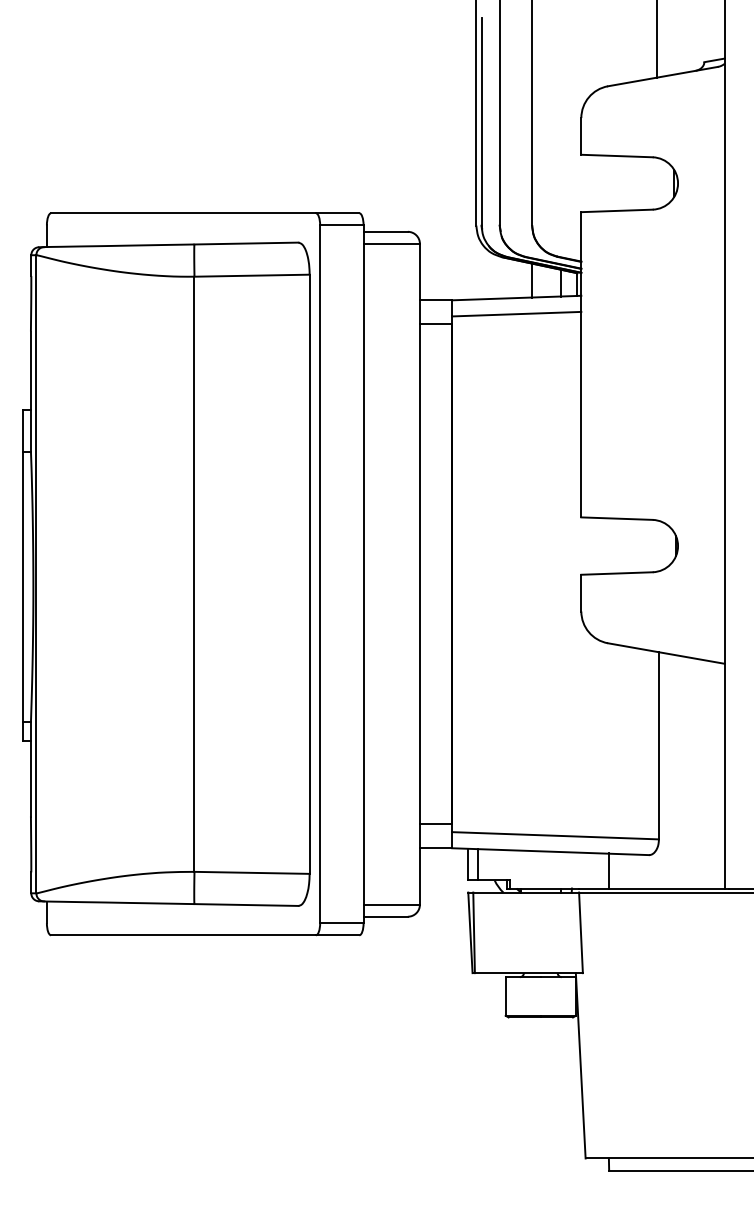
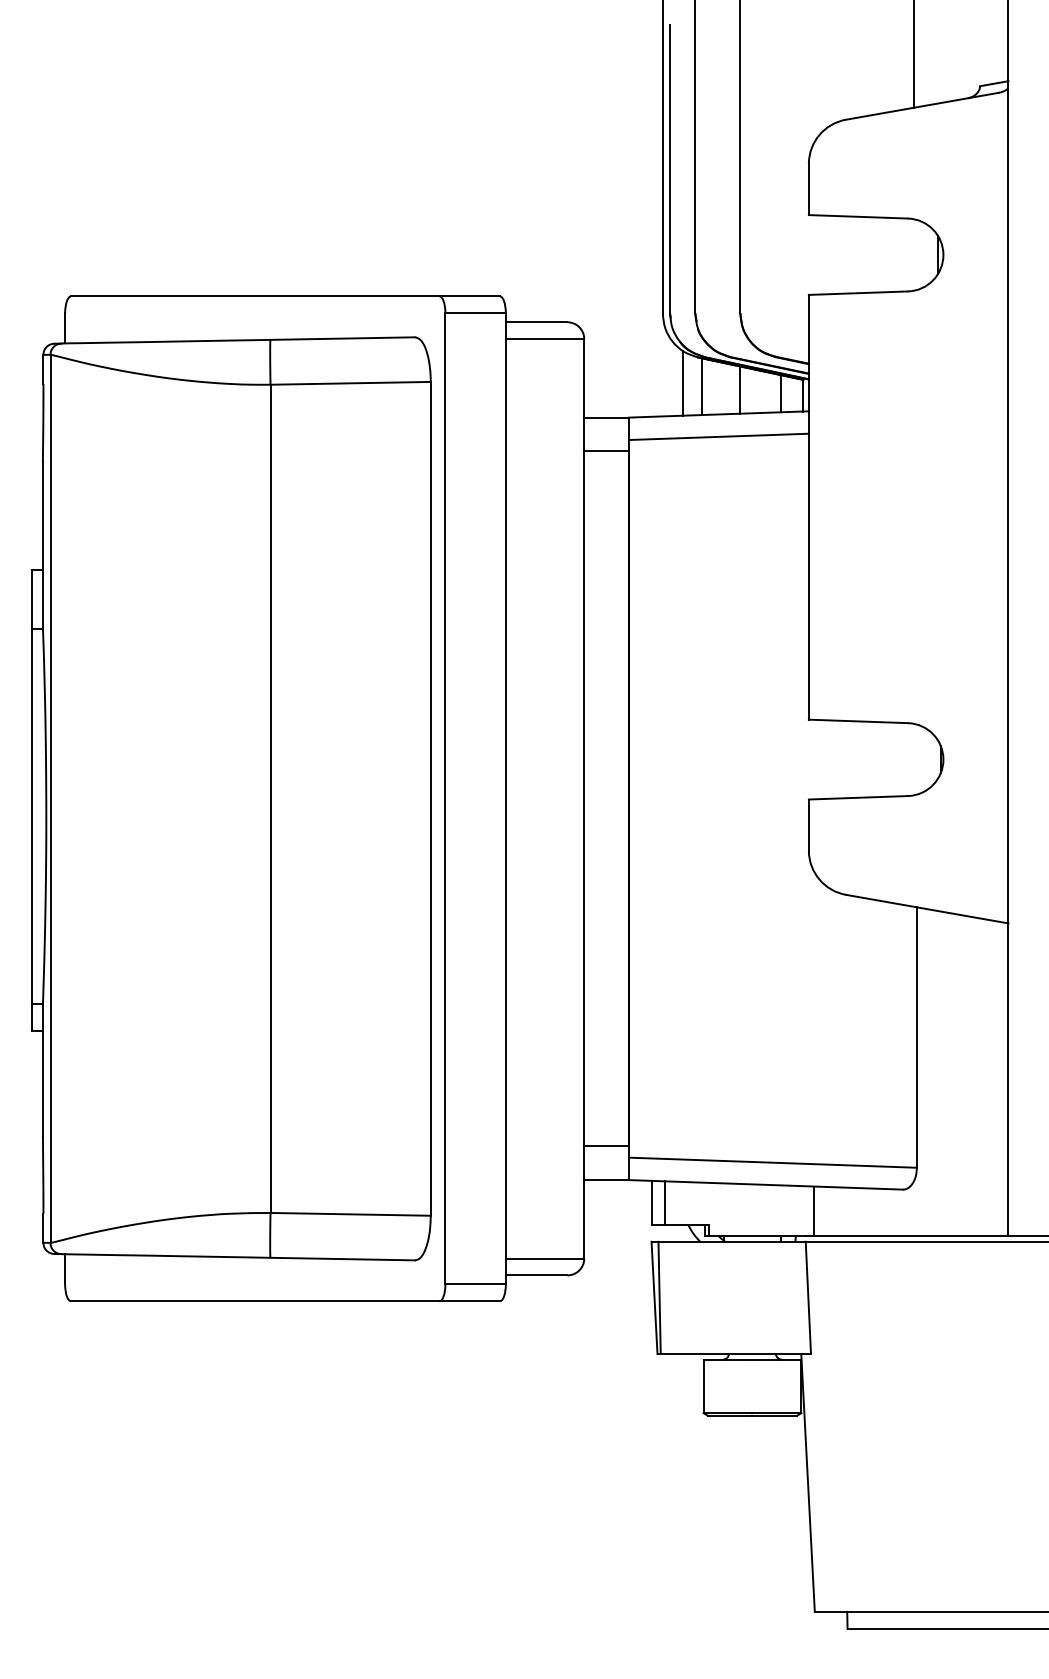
line: (491, 275) -> (683, 383), added
line: (504, 277) -> (701, 386), added
line: (608, 870) -> (813, 1211), moved

